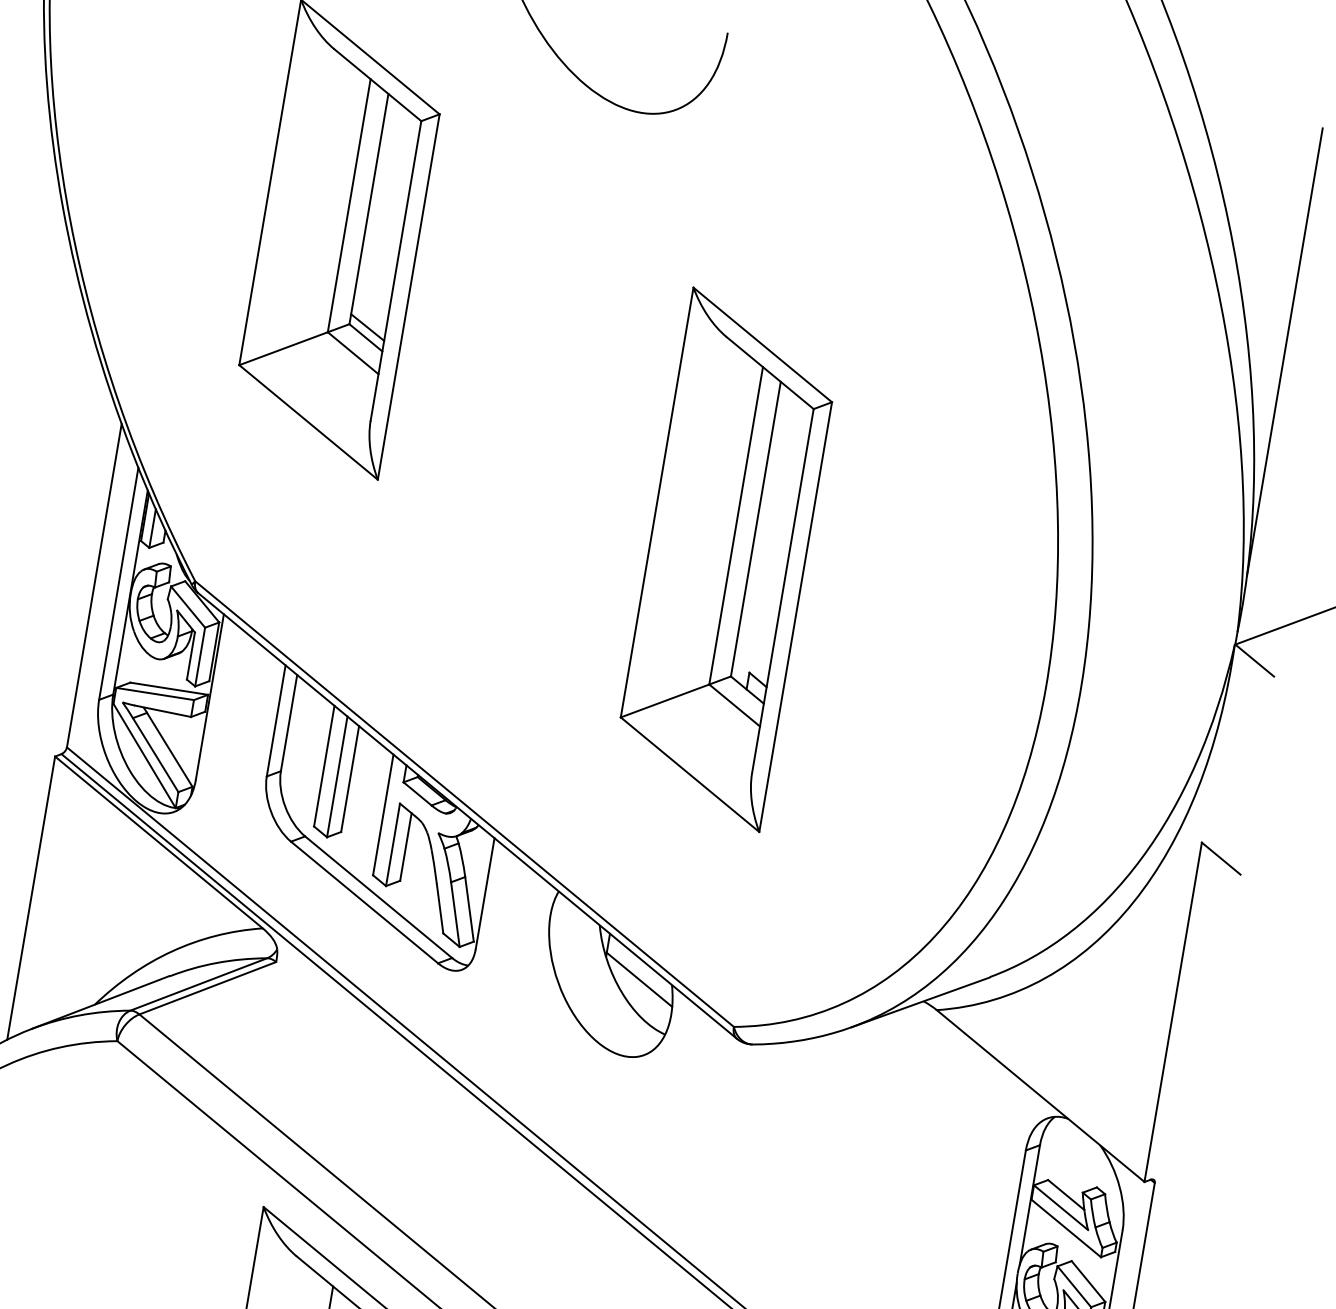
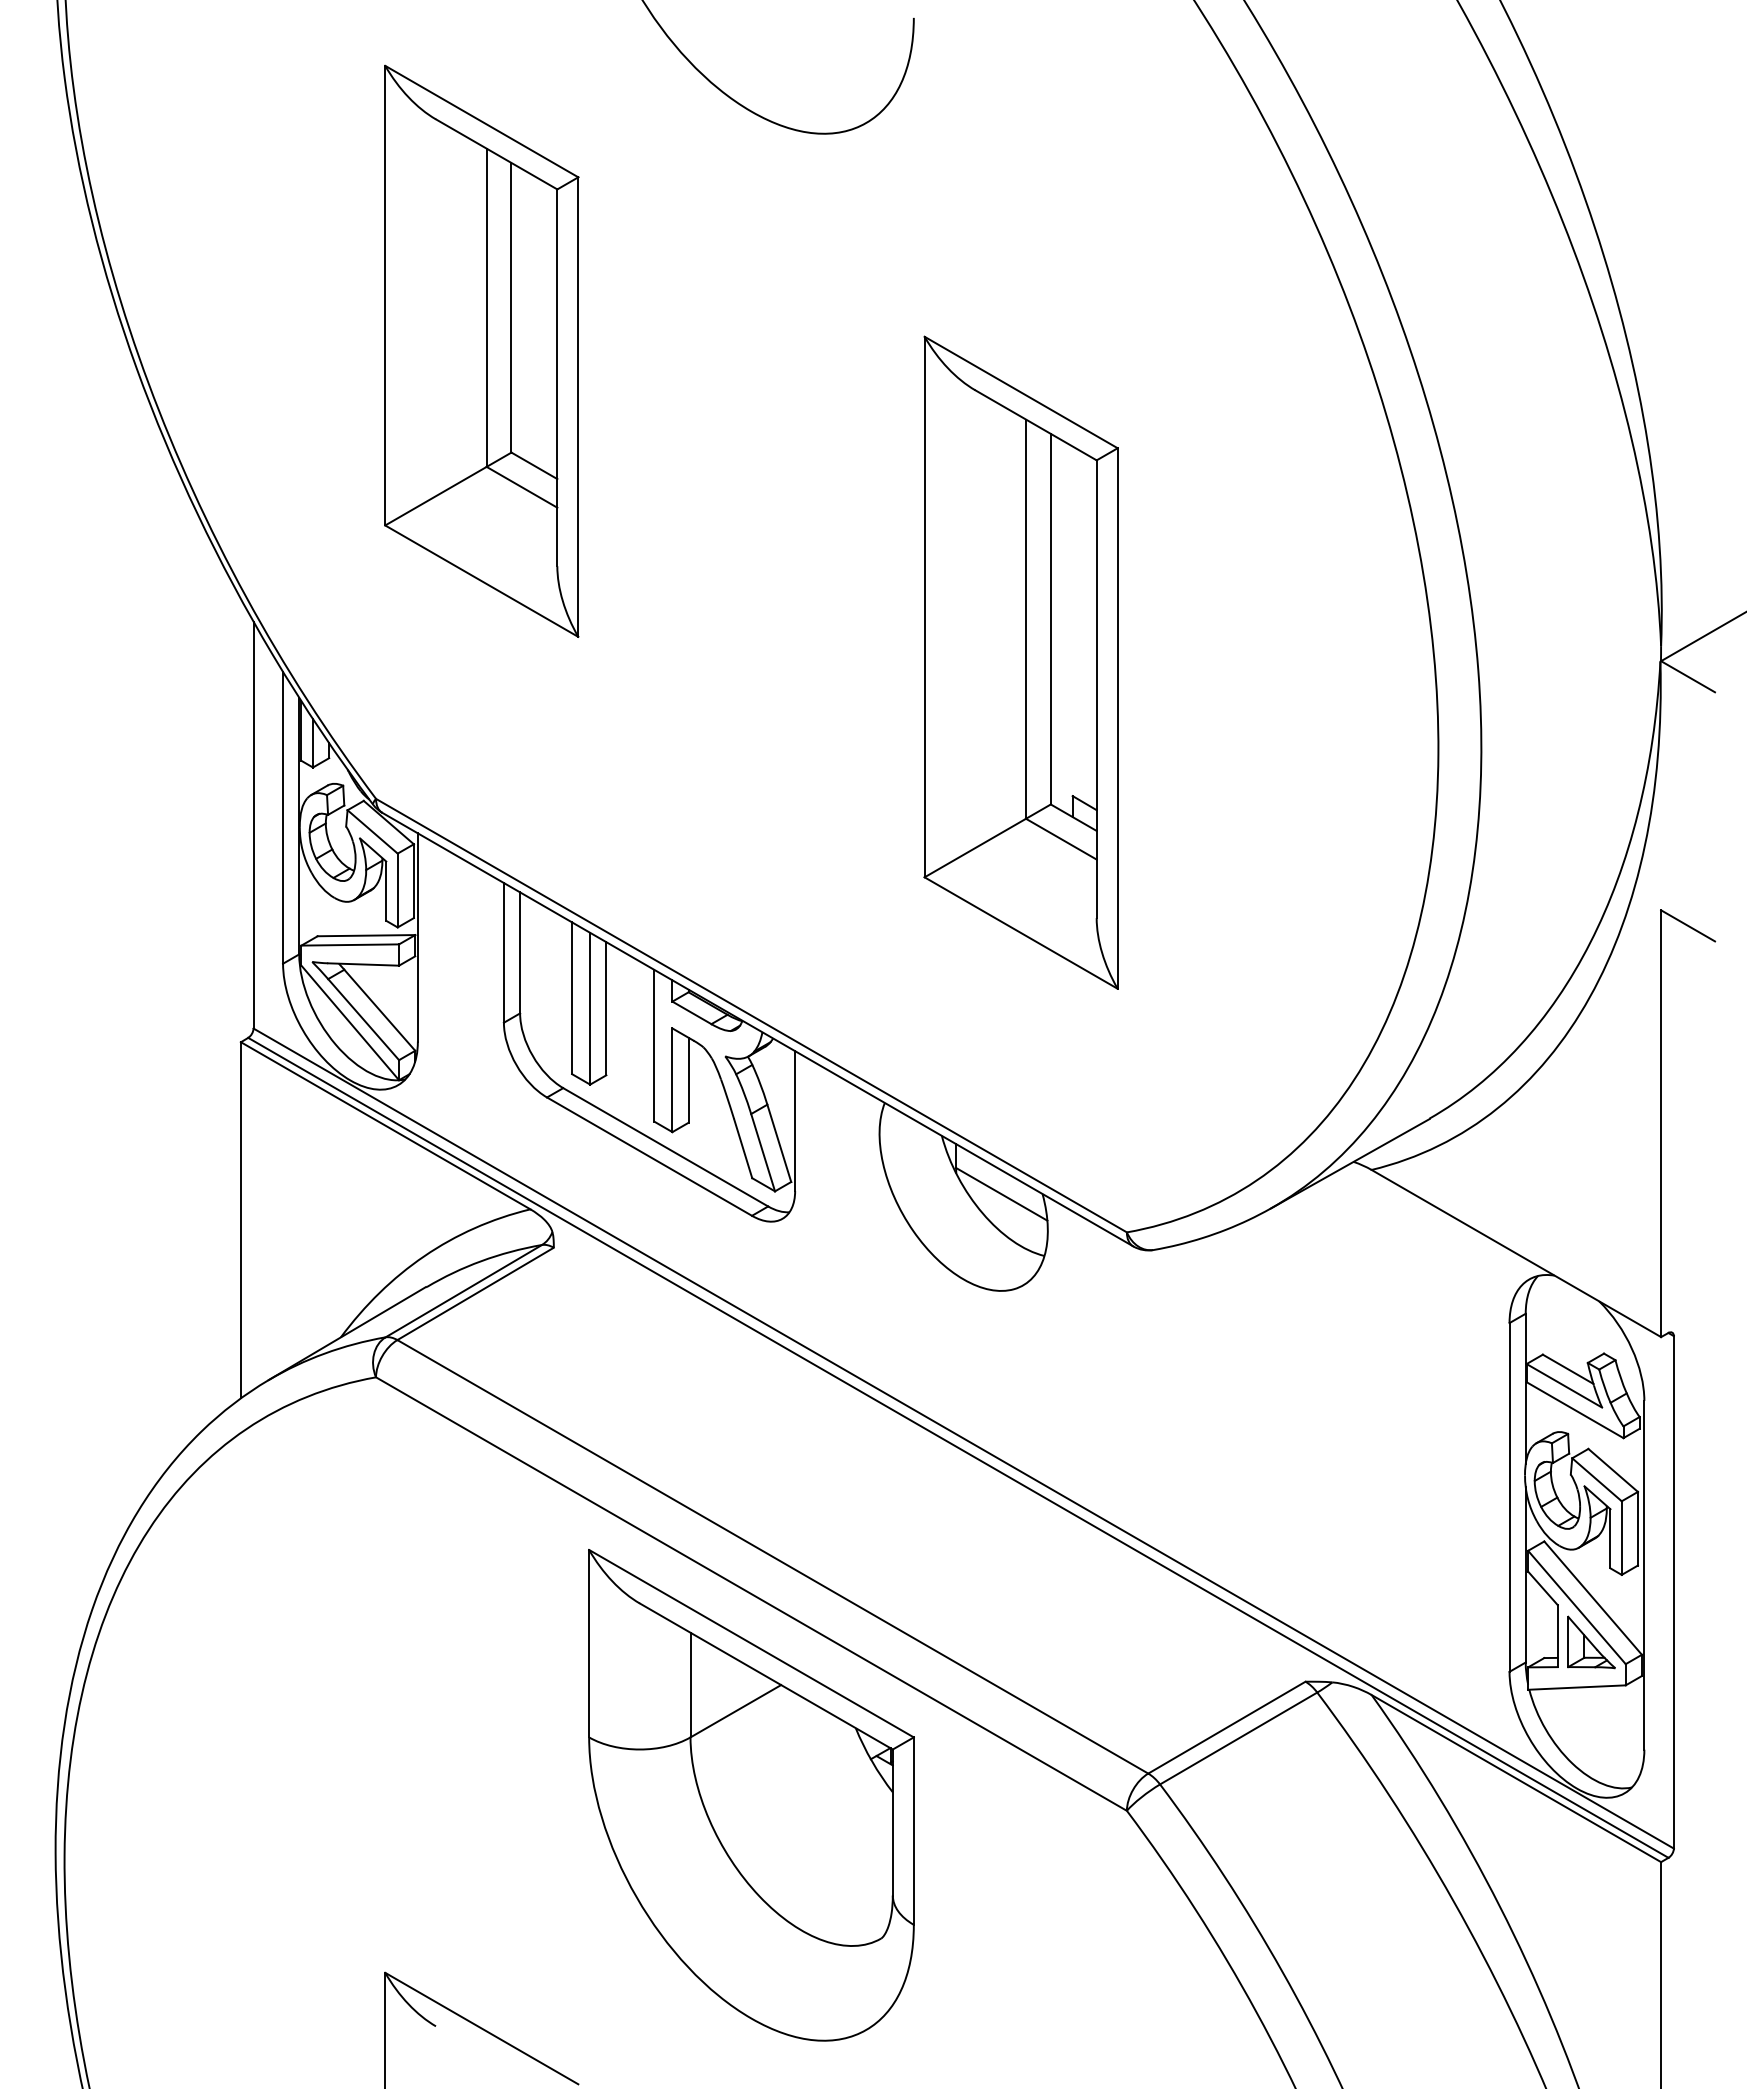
line: (367, 327) -> (534, 452), removed
line: (1285, 351) -> (1661, 292), removed

